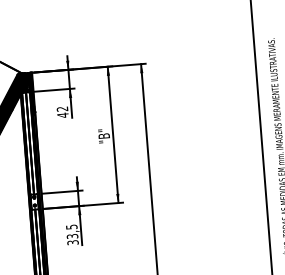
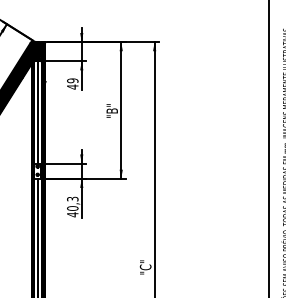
text: (62, 108) -> (72, 80), 42 -> 49
text: (72, 234) -> (72, 206), 33,5 -> 40,3

